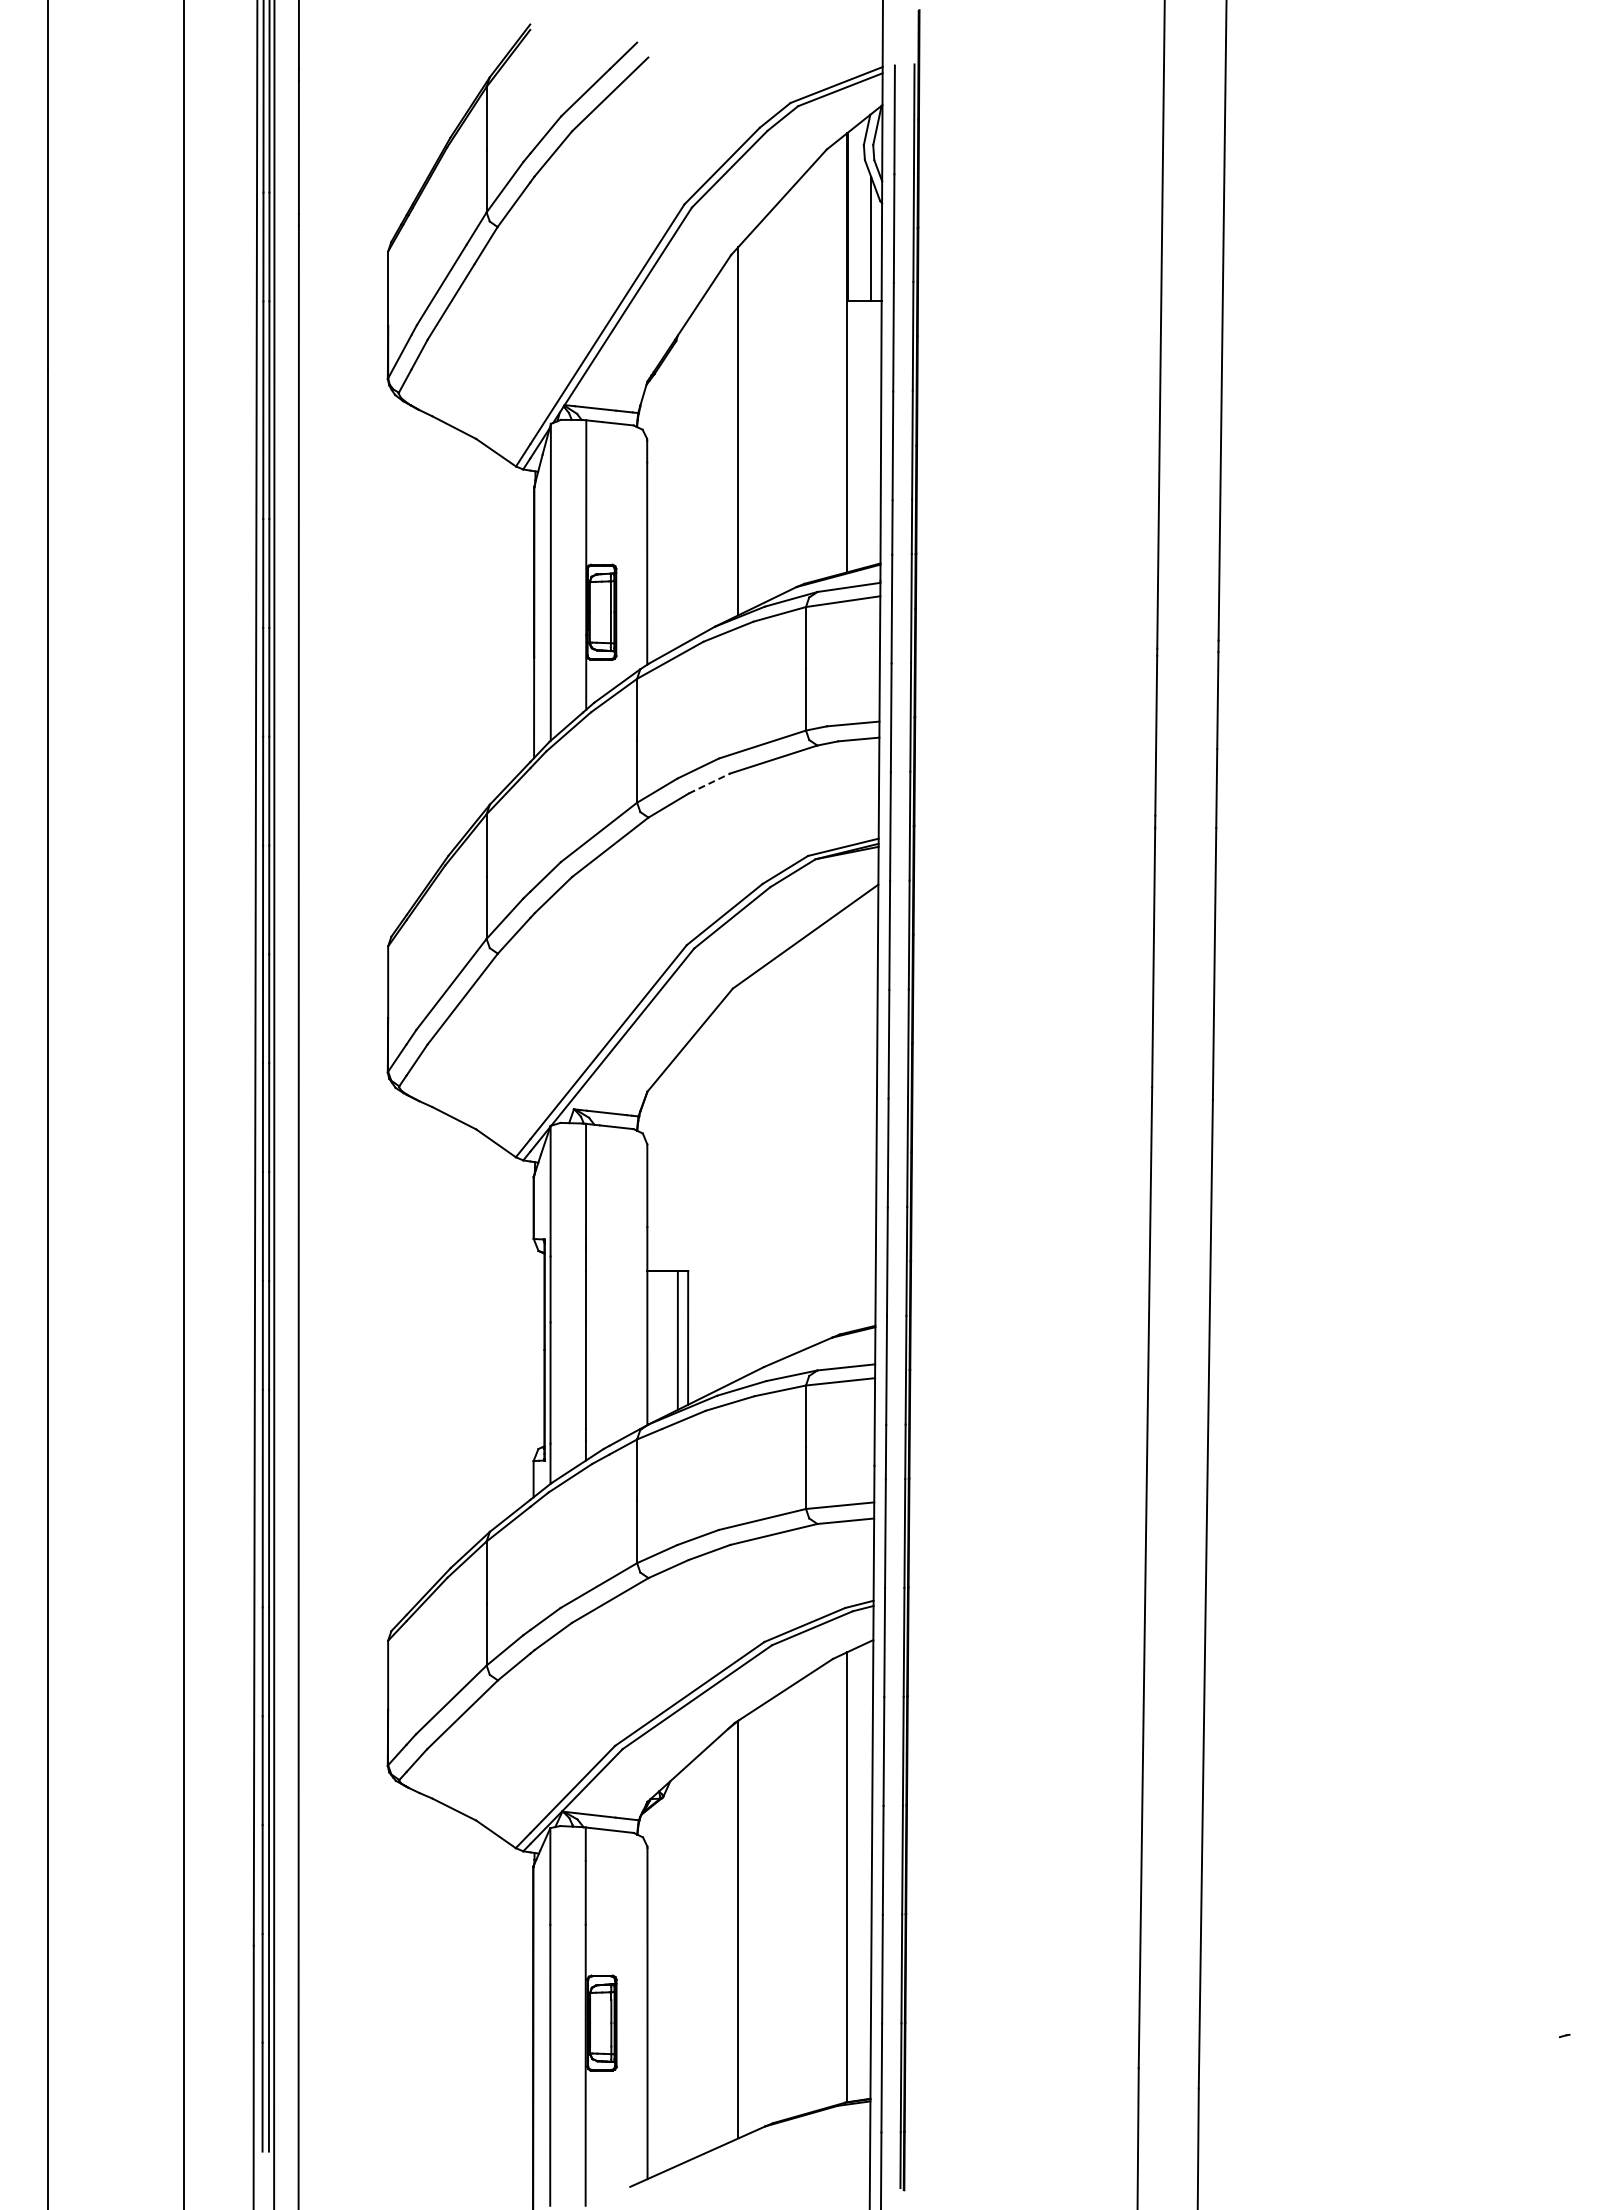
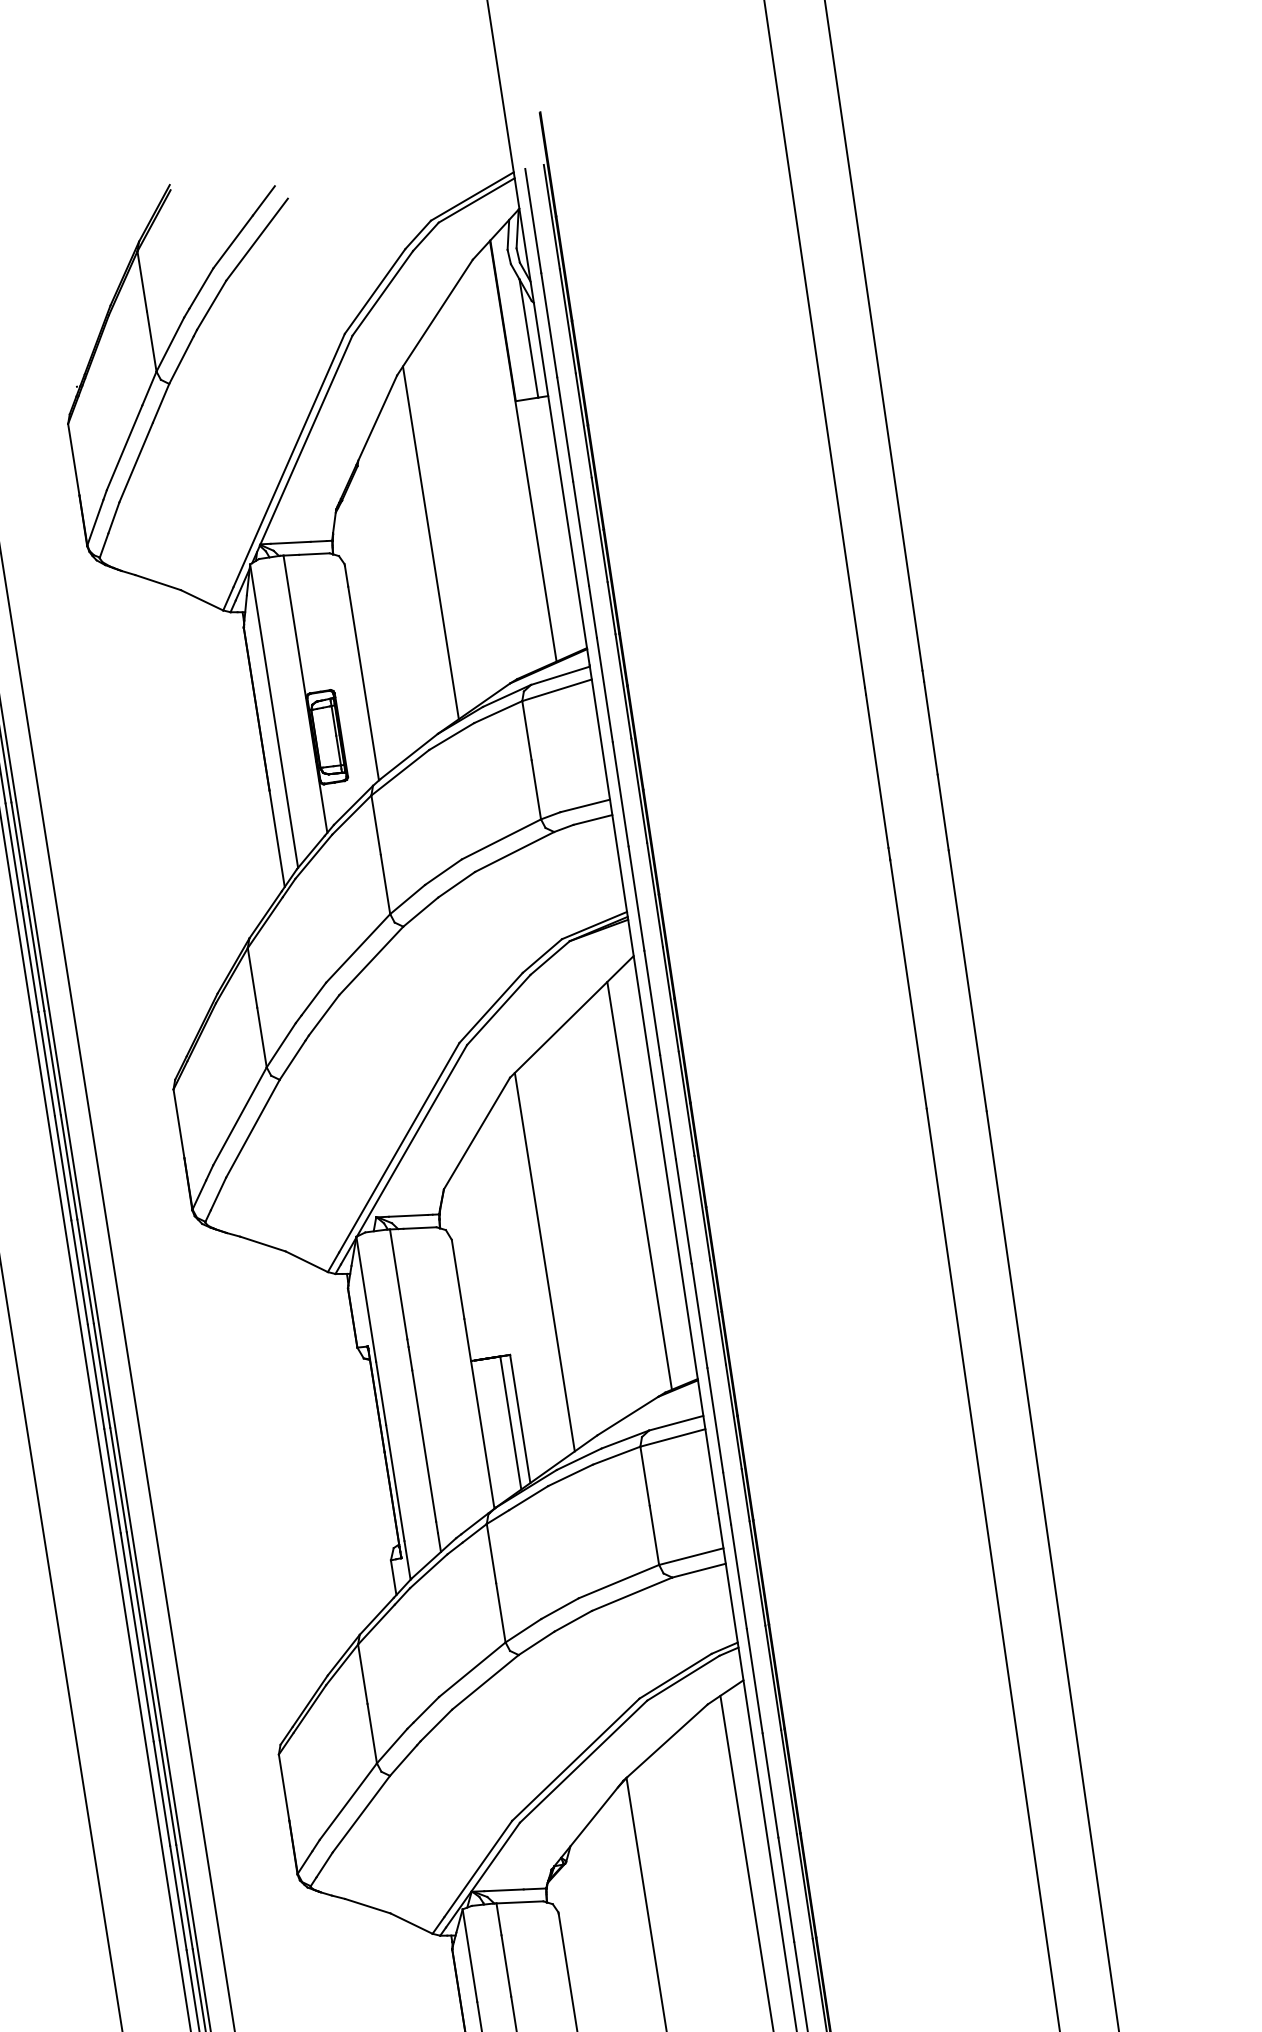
line: (710, 783) -> (457, 884), dashed -> solid
line: (847, 1119) -> (639, 1185), added
line: (738, 1181) -> (544, 1261), added

